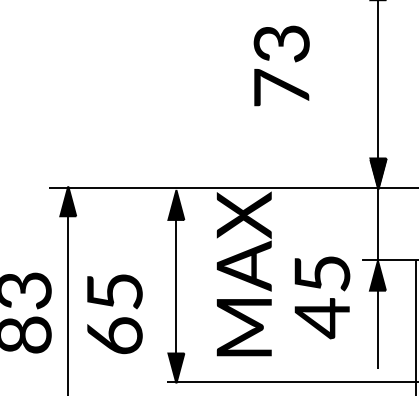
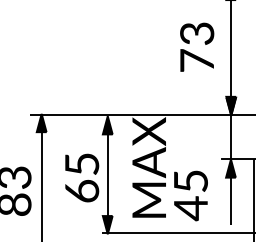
text: (282, 64) -> (197, 46), moved
text: (321, 296) -> (190, 195), moved
text: (115, 313) -> (82, 177), moved

